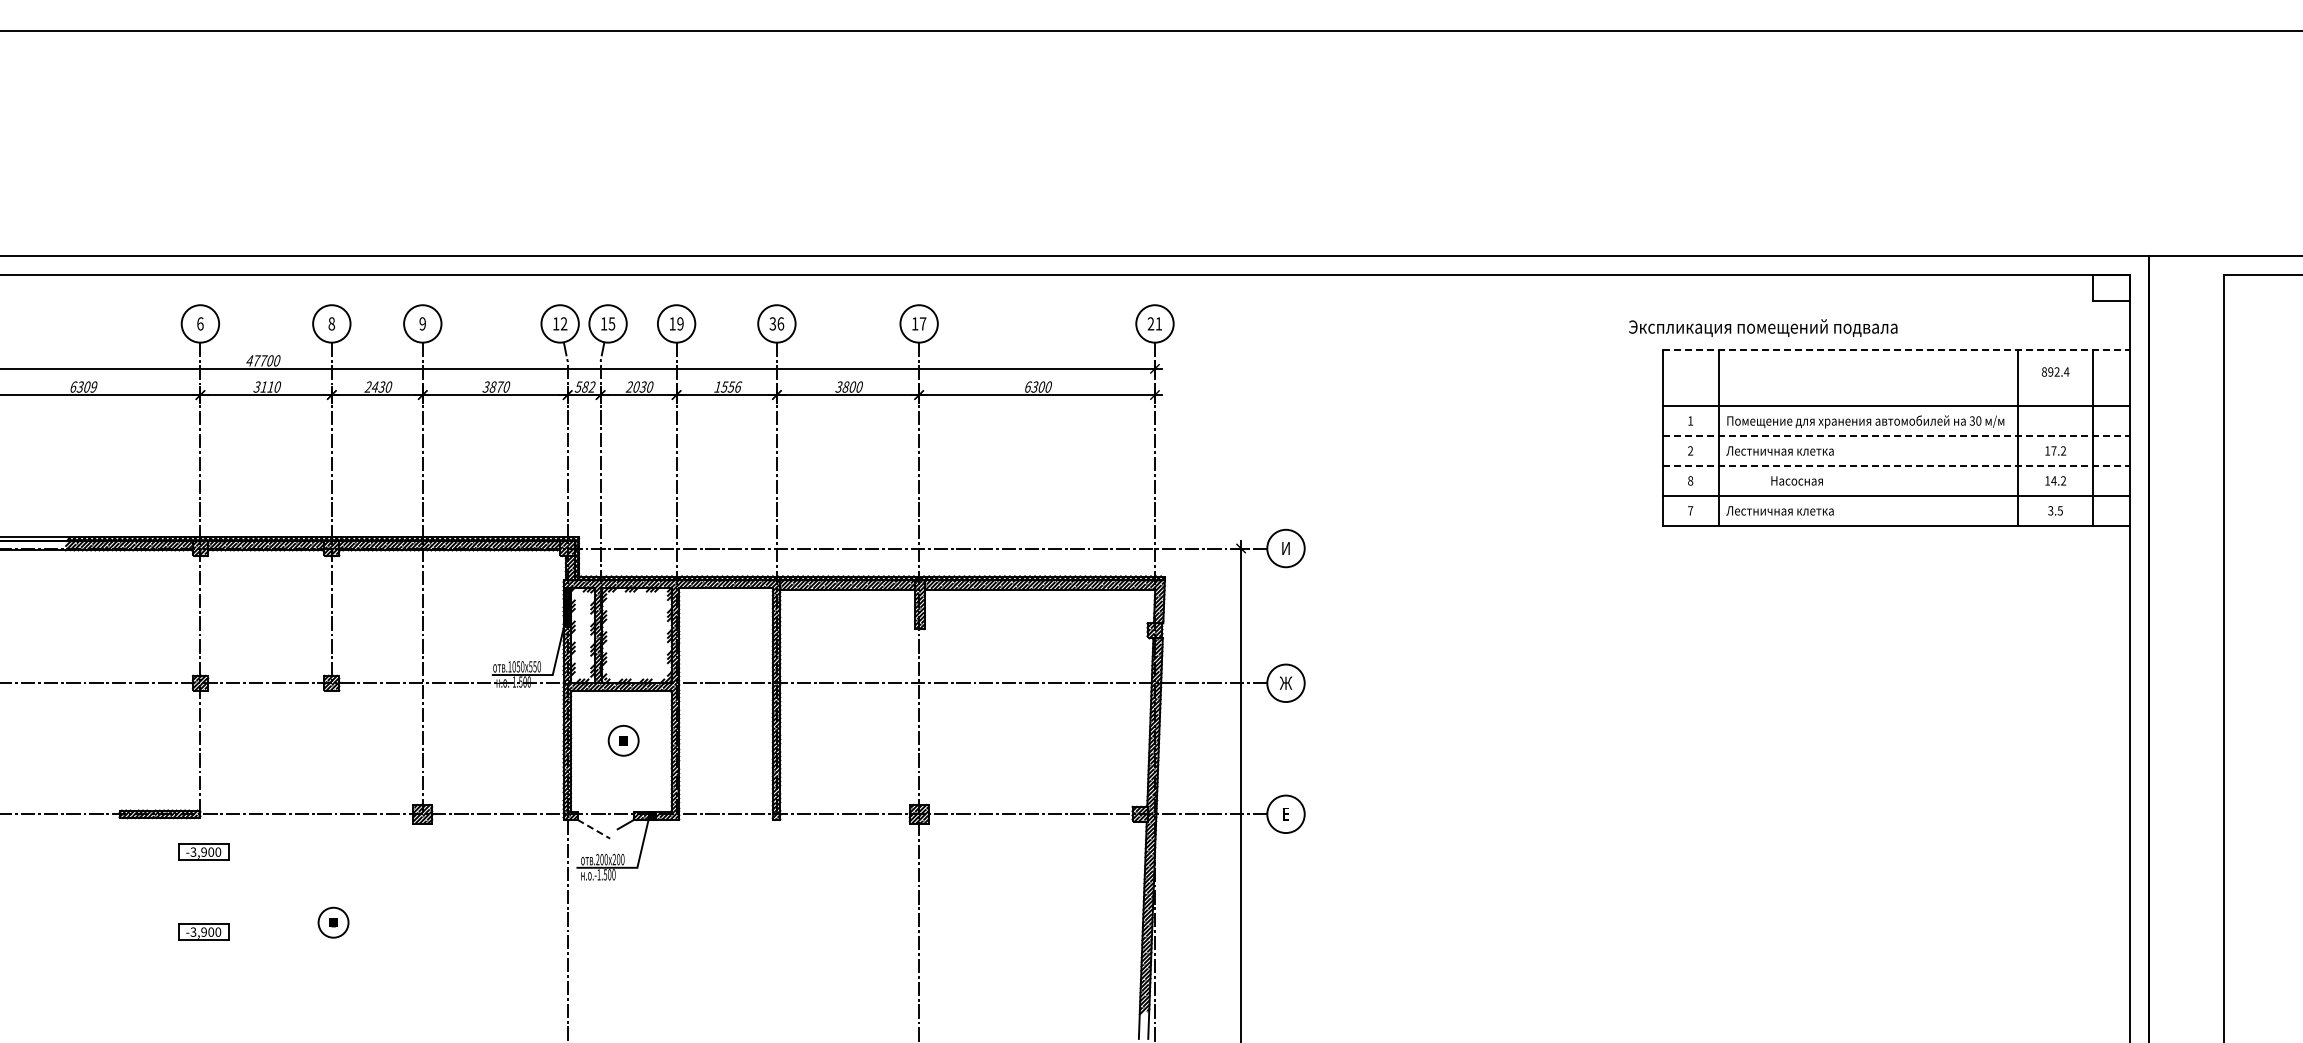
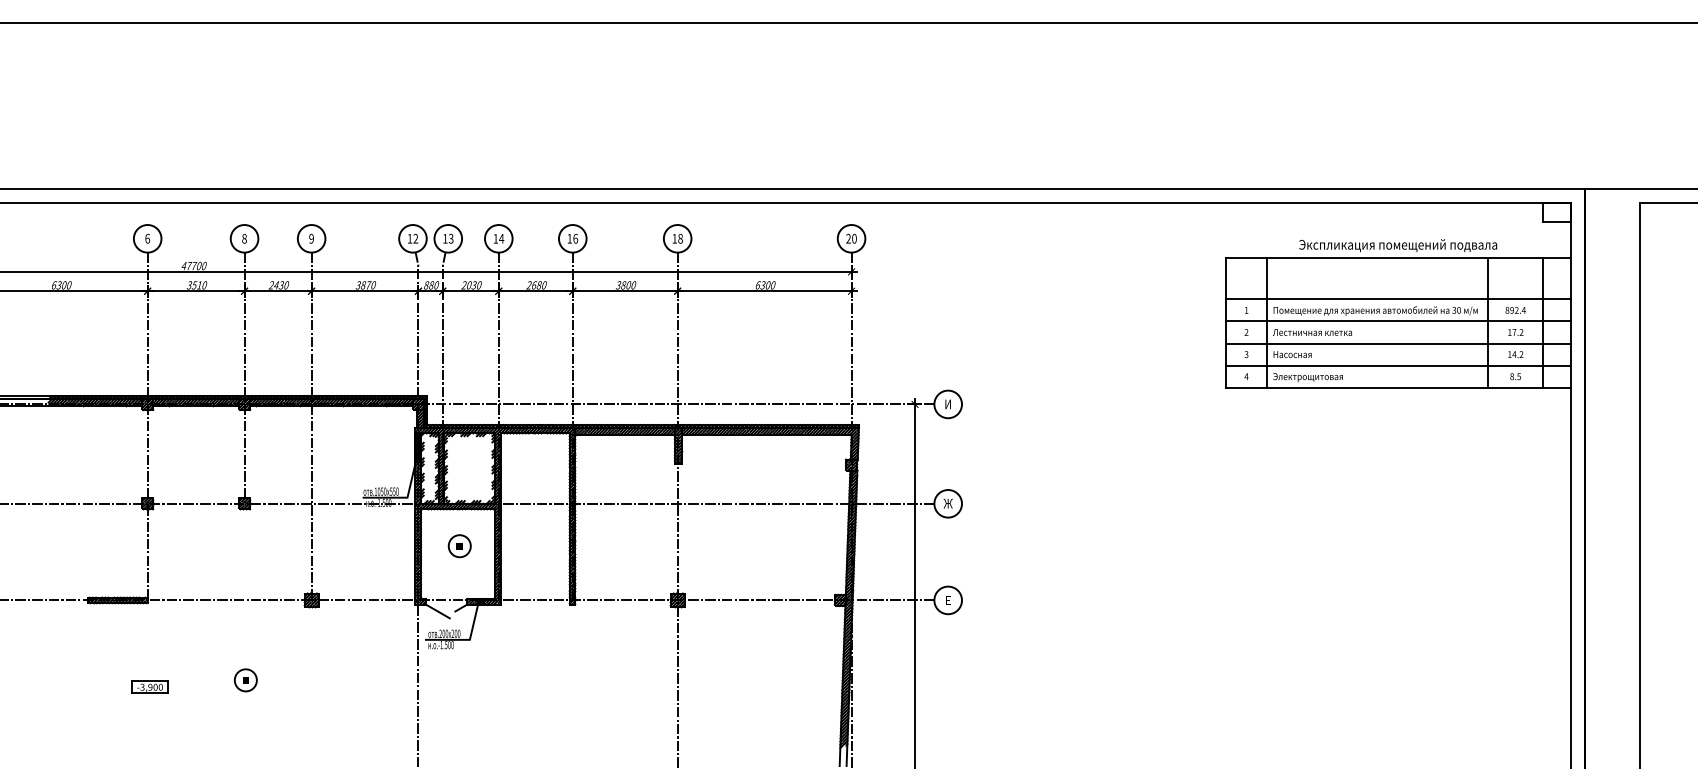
text: (612, 323) -> (451, 238), 15 -> 13
text: (680, 323) -> (501, 238), 19 -> 14
text: (772, 323) -> (569, 238), 36 -> 16
text: (922, 323) -> (680, 238), 17 -> 18
text: (1158, 323) -> (854, 238), 21 -> 20
text: (1763, 327) -> (1398, 245), moved
line: (1896, 349) -> (1398, 257), dashed -> solid
text: (2055, 371) -> (1515, 310), moved
text: (93, 386) -> (68, 284), 6309 -> 6300
text: (263, 386) -> (194, 284), 3110 -> 3510
text: (584, 386) -> (430, 284), 582 -> 880
text: (727, 386) -> (536, 284), 1556 -> 2680
line: (1896, 436) -> (1398, 321), dashed -> solid
line: (1896, 465) -> (1398, 343), dashed -> solid
text: (1690, 480) -> (1246, 354), 8 -> 3
text: (1796, 480) -> (1292, 354), moved
text: (1690, 510) -> (1246, 376), 7 -> 4
text: (2050, 510) -> (1511, 376), 3.5 -> 8.5
text: (1779, 512) -> (1312, 377), Лестничная клетка -> Электрощитовая
line: (593, 829) -> (437, 611), dashed -> solid
part: (203, 851) -> (149, 627), removed

